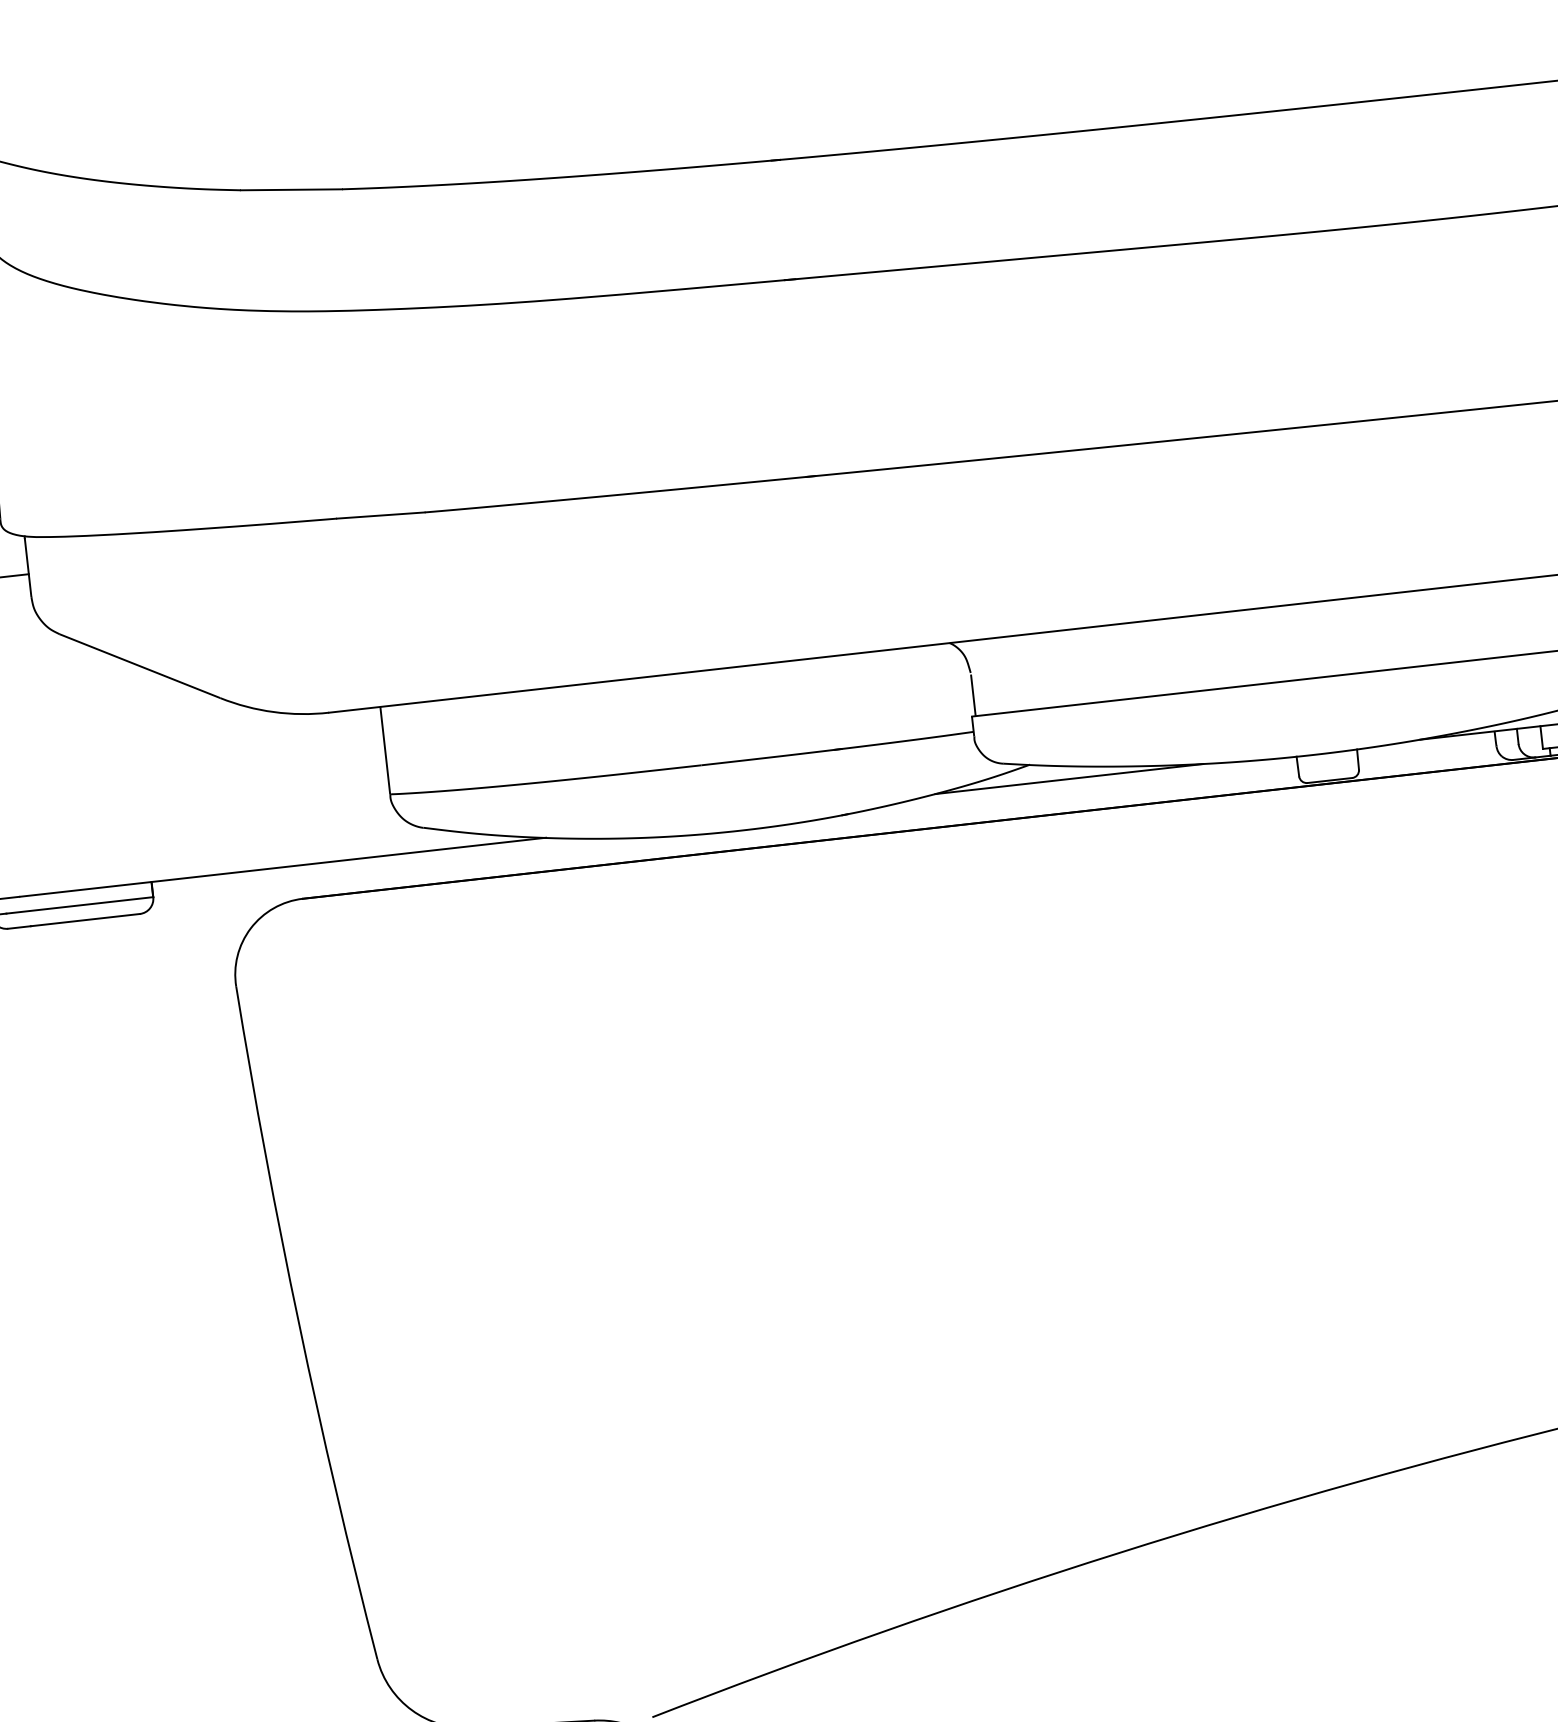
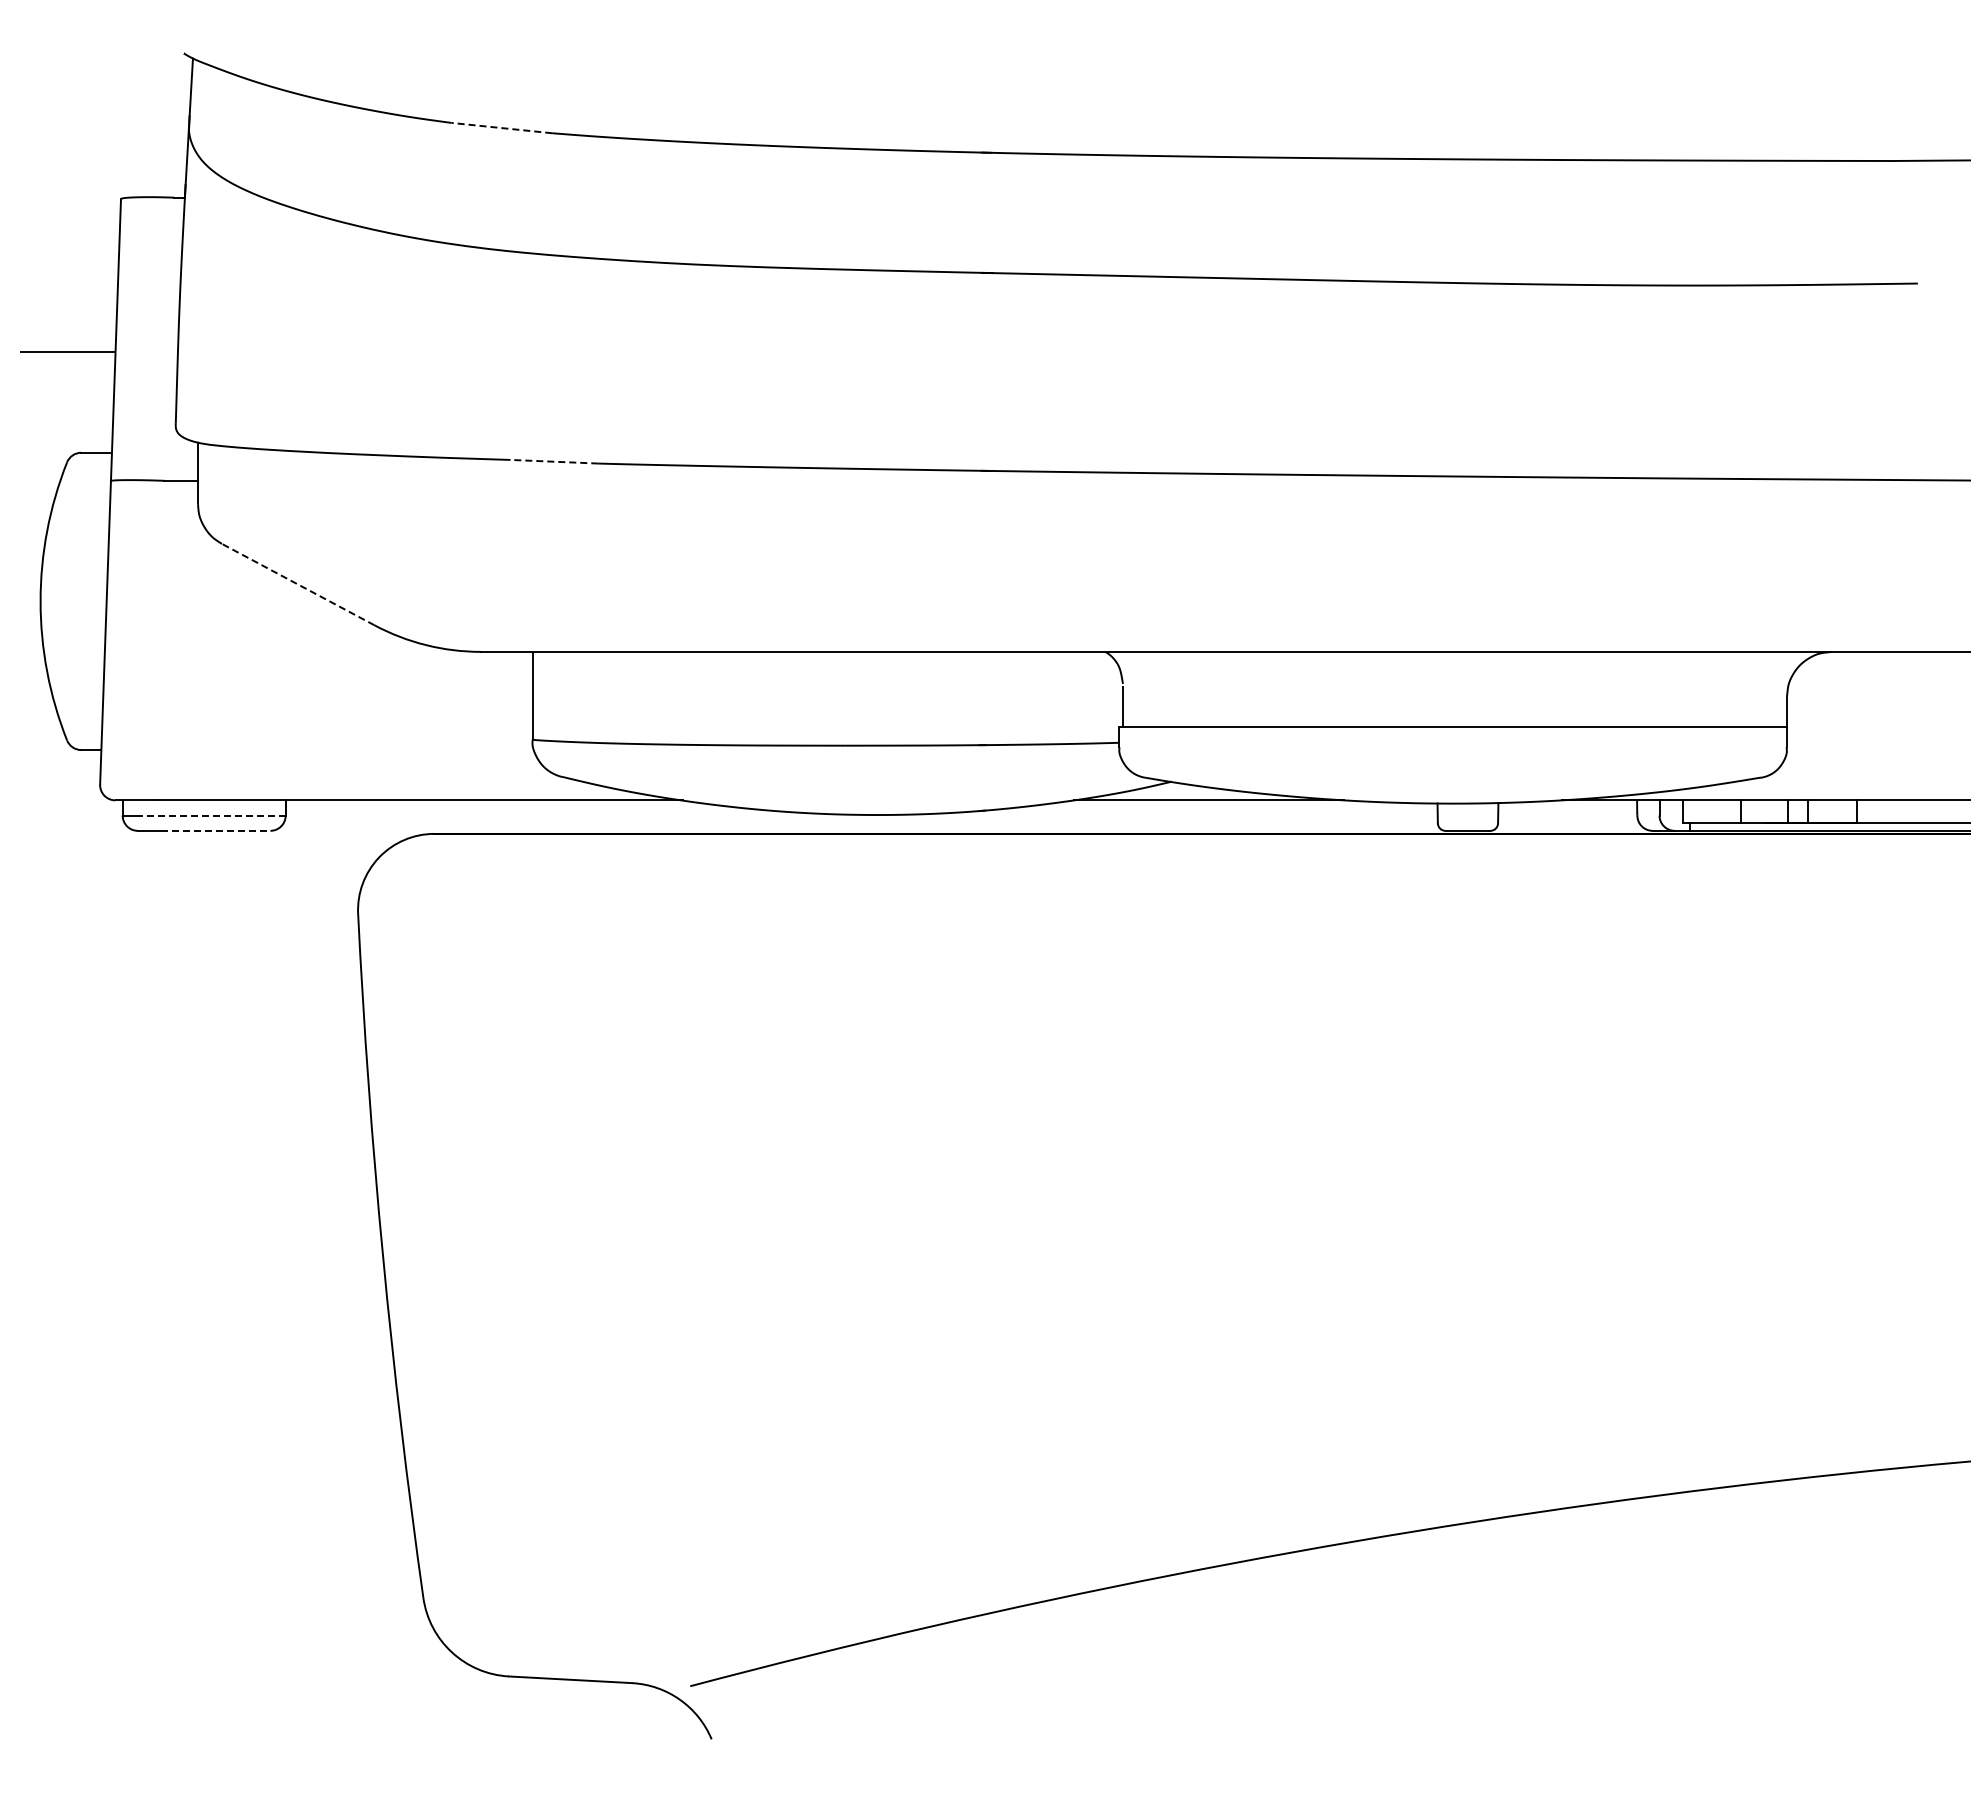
line: (291, 190) -> (501, 128), solid -> dashed
line: (380, 515) -> (554, 461), solid -> dashed
line: (140, 666) -> (298, 584), solid -> dashed
line: (79, 905) -> (211, 815), solid -> dashed
line: (85, 919) -> (215, 830), solid -> dashed

